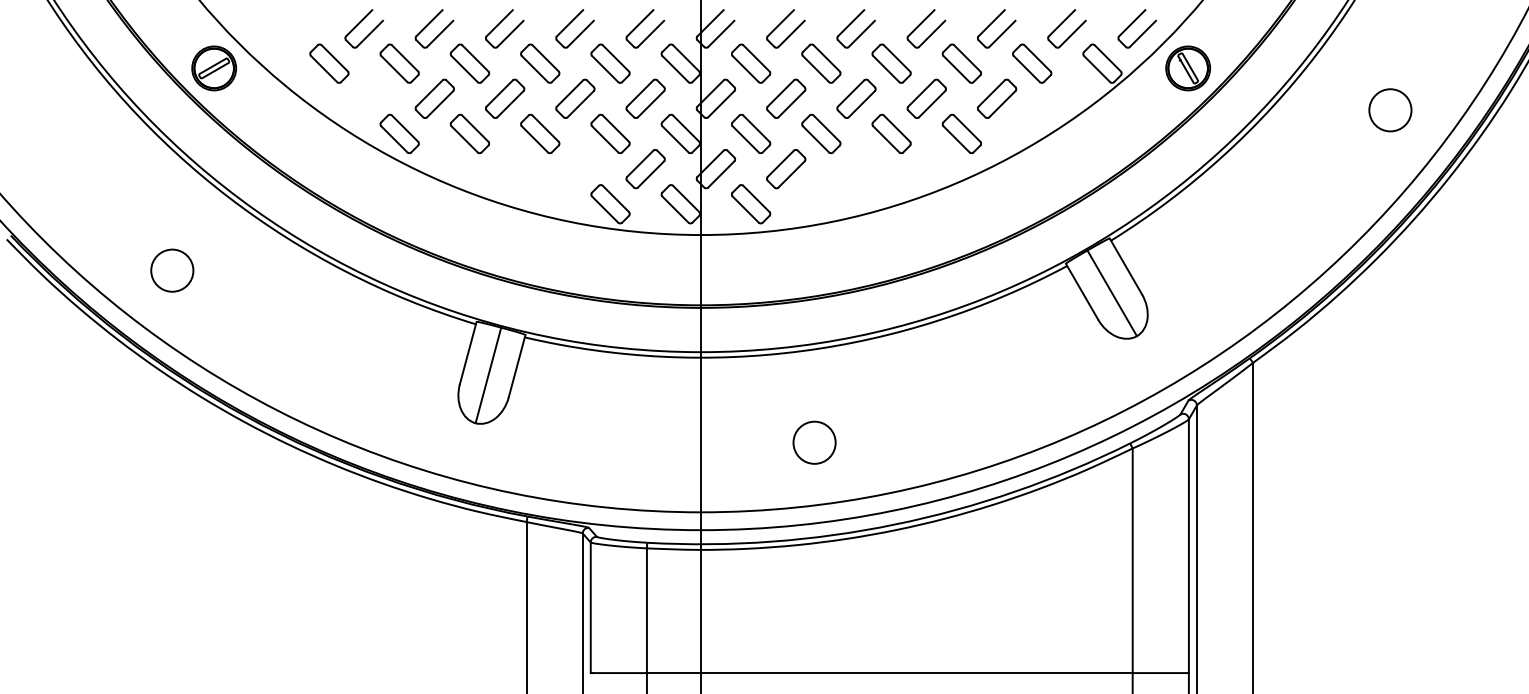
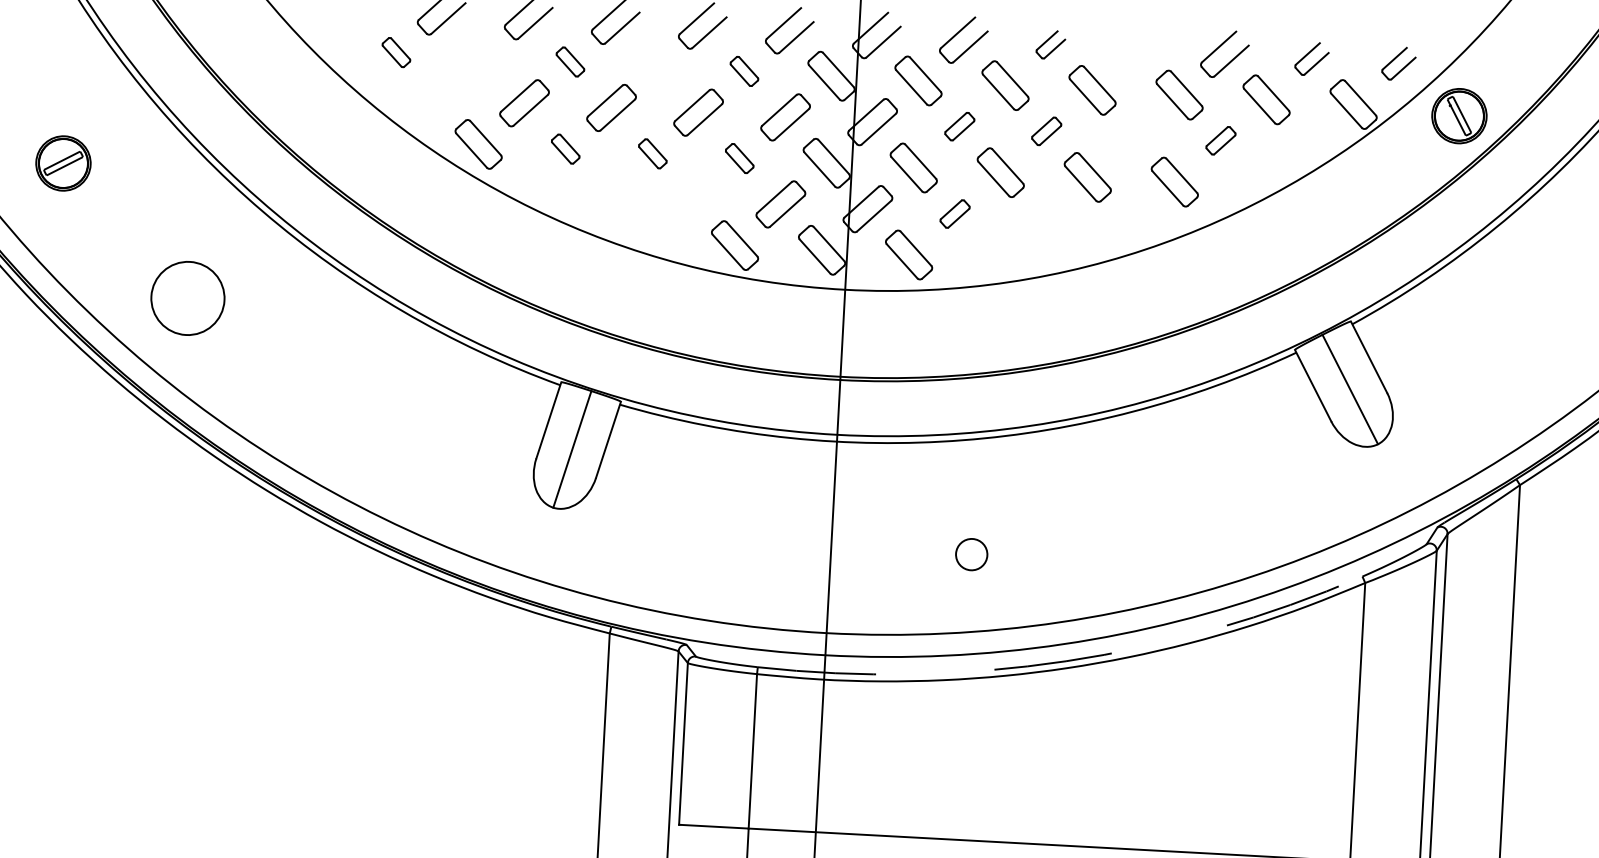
part: (922, 23) -> (1133, 42), removed
part: (855, 28) -> (1050, 44), size x0.6
part: (1066, 28) -> (1311, 58), size x0.7
part: (1136, 28) -> (1398, 63), size x0.7
part: (329, 63) -> (396, 52), size x0.6
part: (399, 63) -> (483, 57), removed
part: (469, 63) -> (569, 61), size x0.6
part: (540, 63) -> (657, 66), removed
part: (610, 63) -> (744, 71), size x0.6
part: (213, 68) -> (62, 163), moved
part: (786, 98) -> (960, 126), size x0.6
part: (856, 98) -> (1046, 131), size x0.6
part: (926, 98) -> (1133, 135), removed
part: (997, 98) -> (1221, 140), size x0.6
part: (469, 133) -> (565, 148), size x0.6
part: (540, 133) -> (653, 153), size x0.6
part: (610, 133) -> (739, 157), size x0.6
part: (786, 169) -> (955, 214), size x0.6
circle: (172, 270) -> (188, 298), size x1.4
circle: (814, 442) -> (971, 554), size x0.6
arc: (895, 524) -> (1066, 661), solid -> dashed

